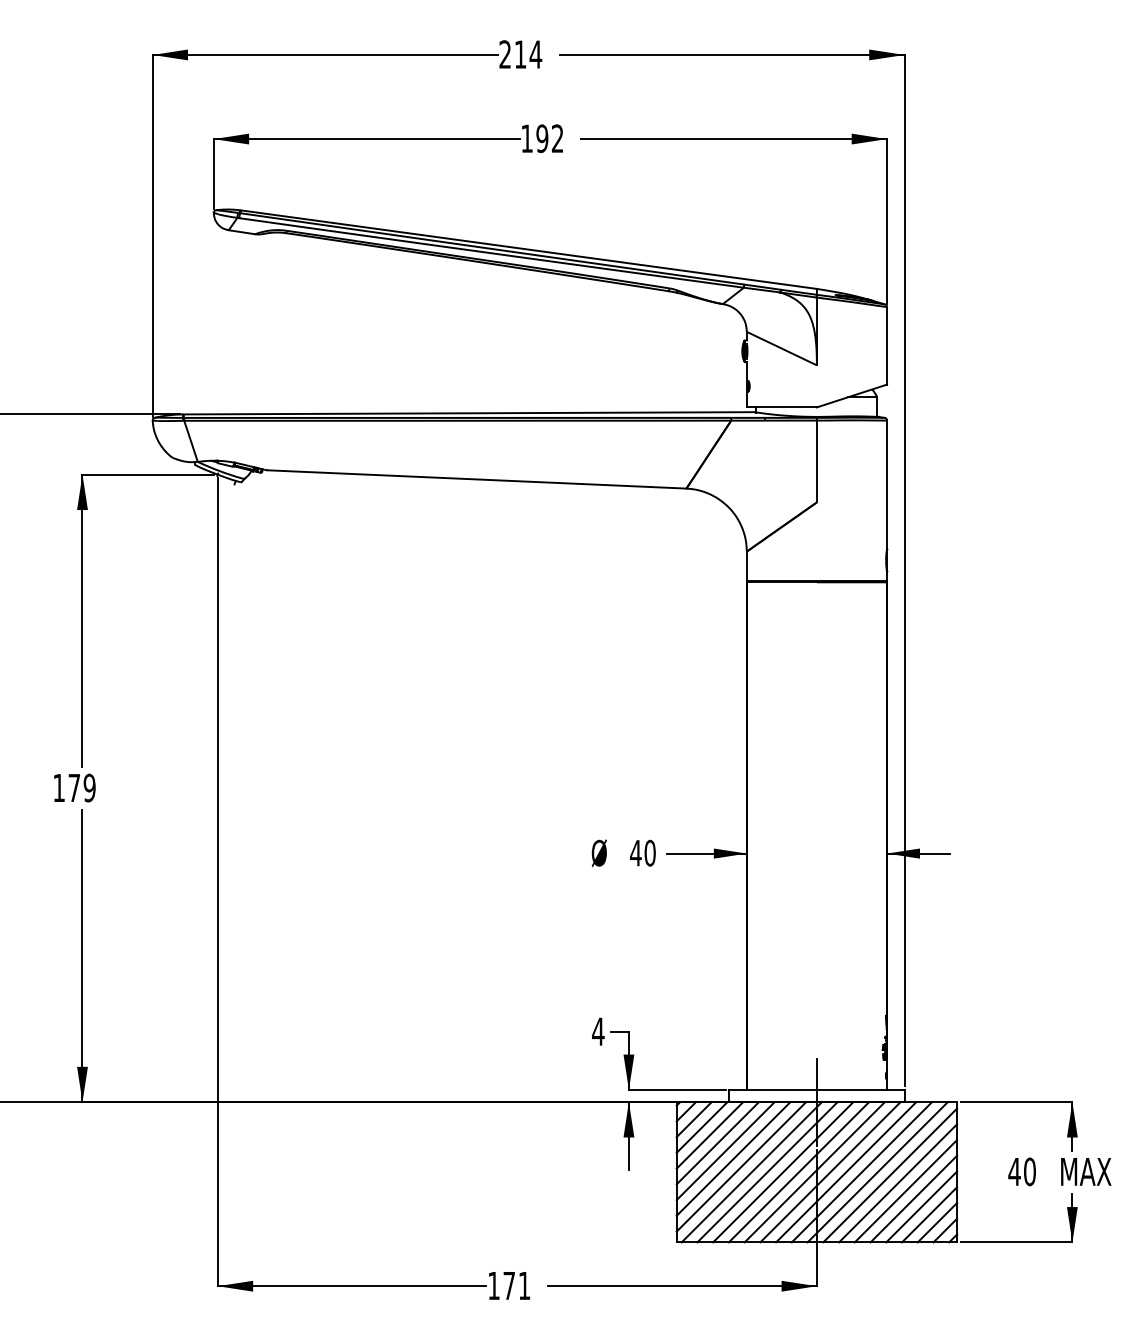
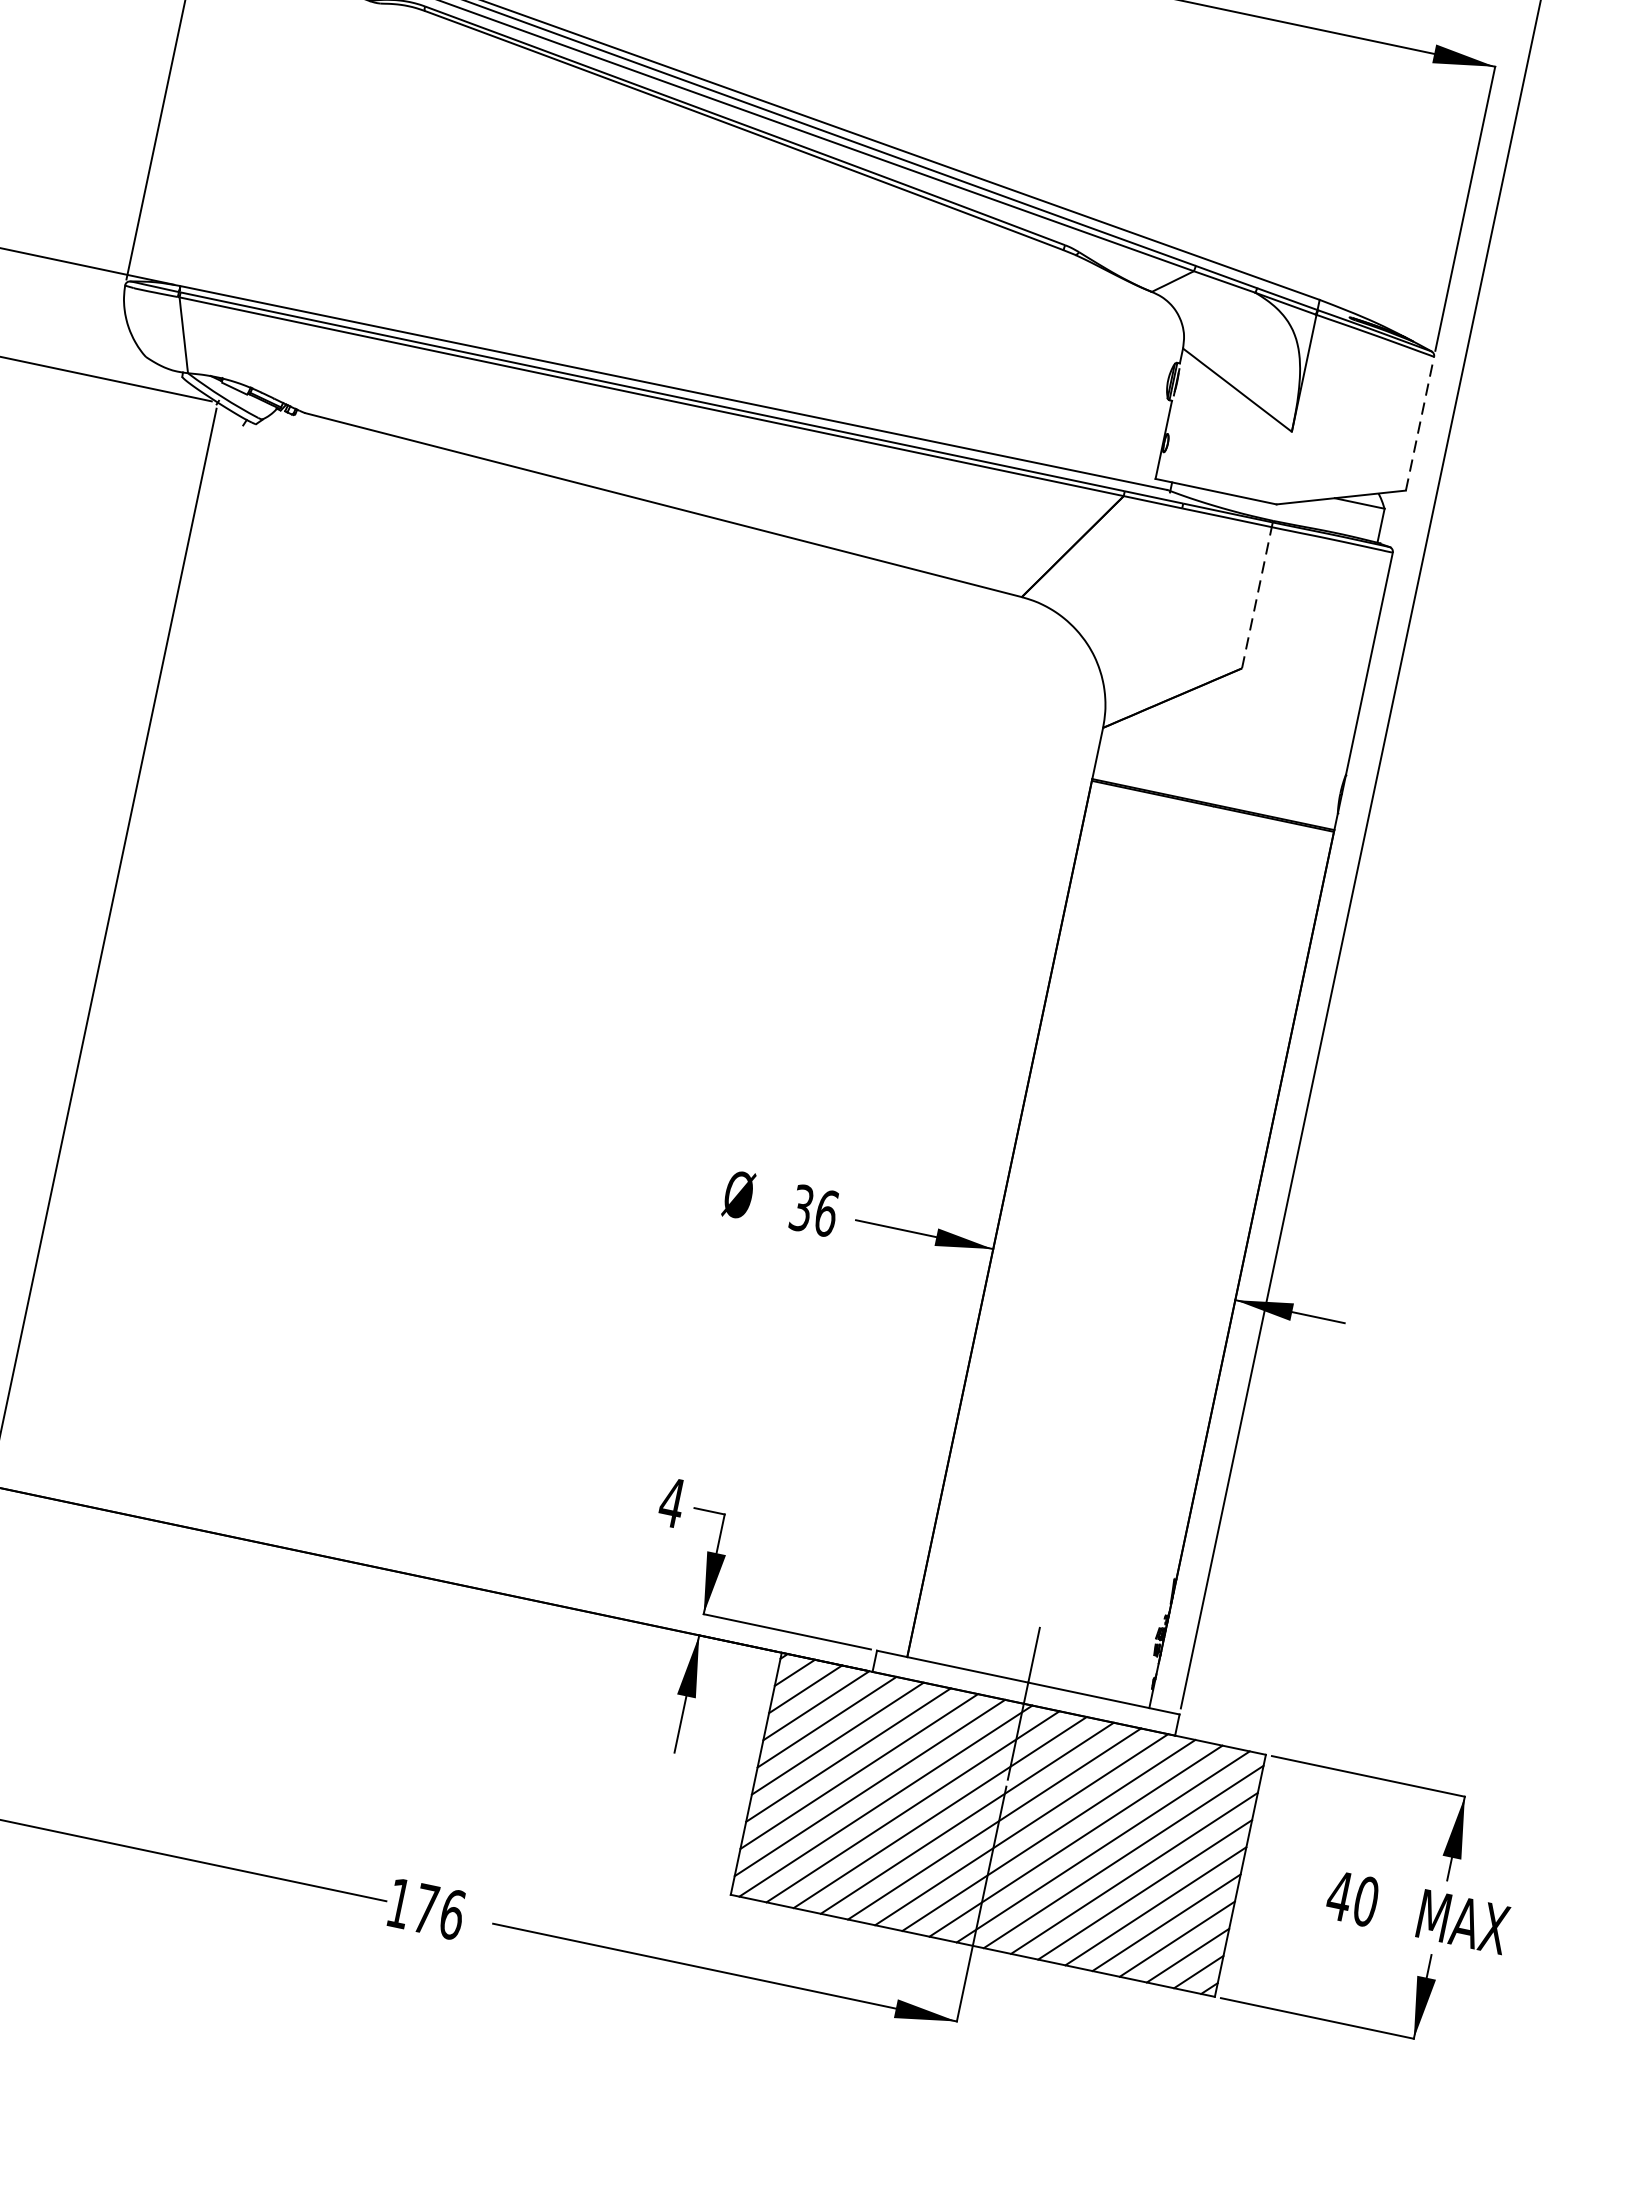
line: (887, 345) -> (1420, 423), solid -> dashed
line: (816, 461) -> (1256, 597), solid -> dashed
text: (642, 852) -> (813, 1209), 40 -> 36
text: (524, 1285) -> (452, 1913), 171 -> 176

